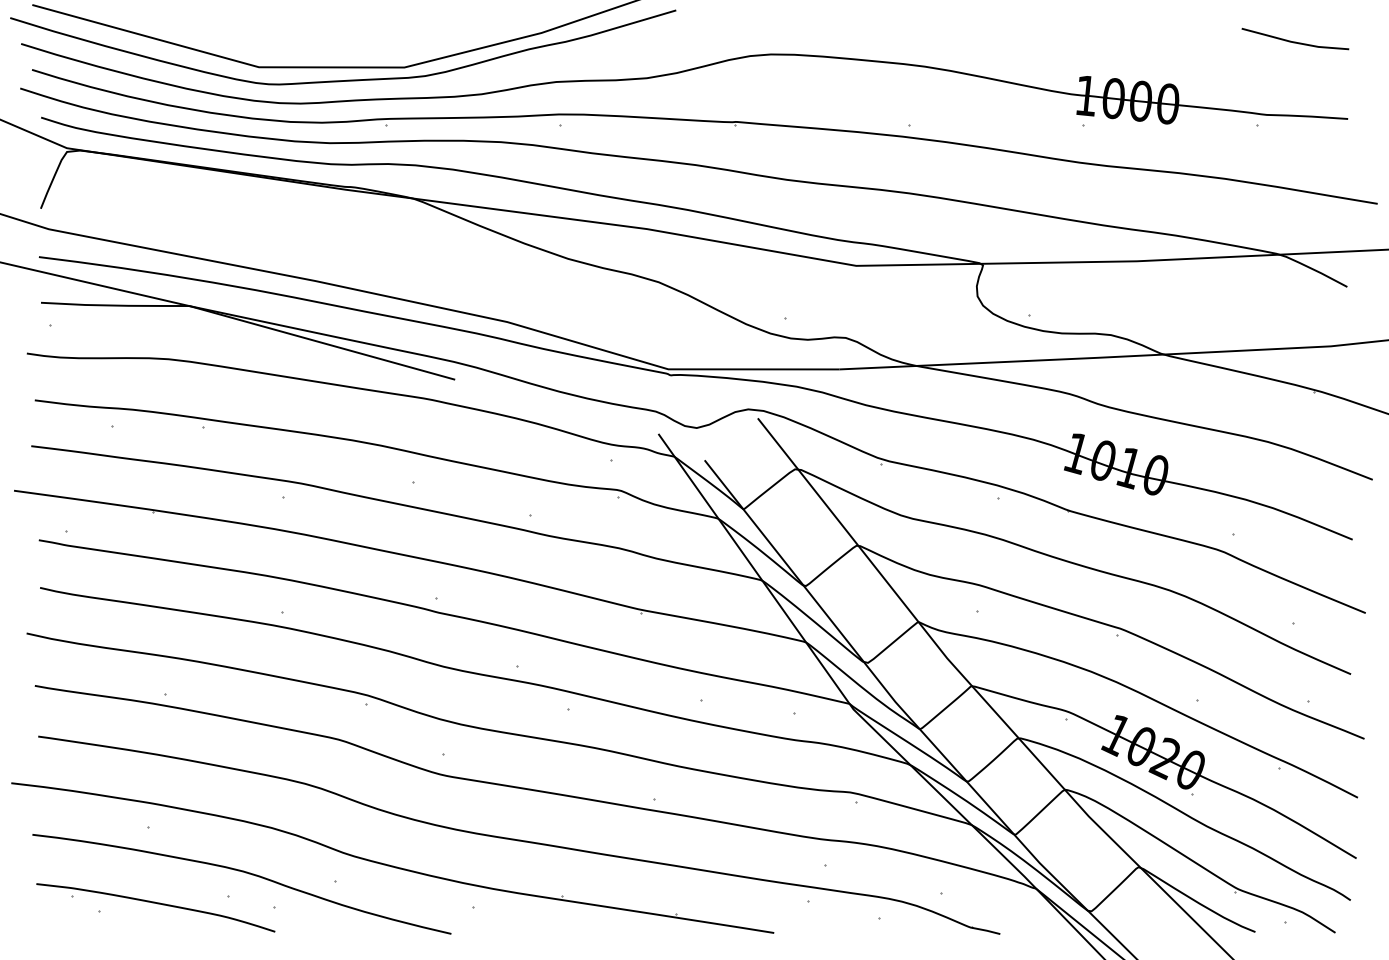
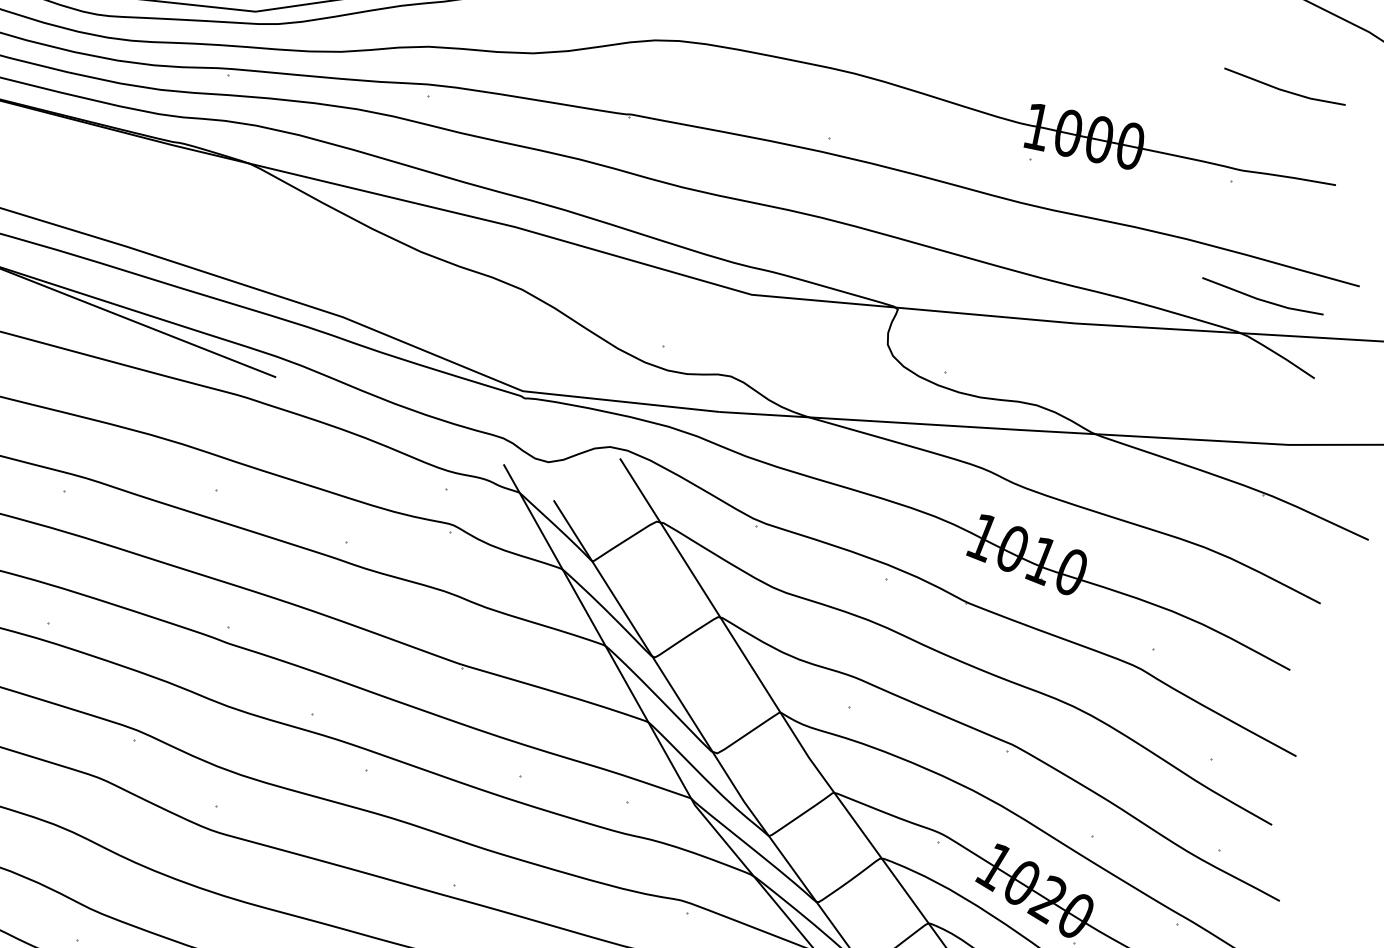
line: (1295, 223) -> (1262, 299), added

